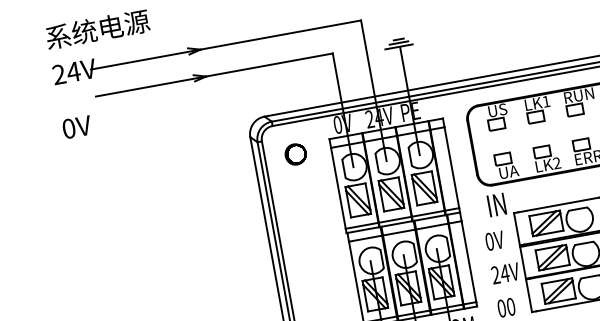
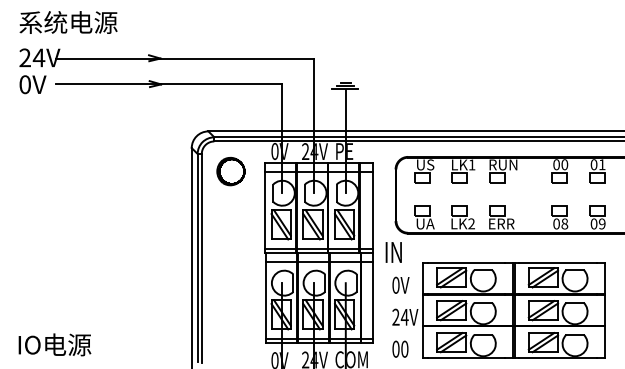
text: (76, 127) -> (32, 84), moved
part: (295, 154) -> (230, 171), size x1.43
text: (496, 205) -> (393, 252), moved

